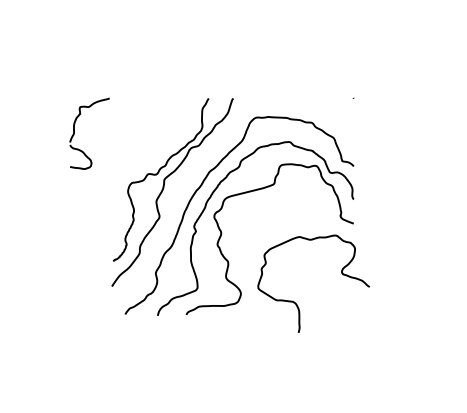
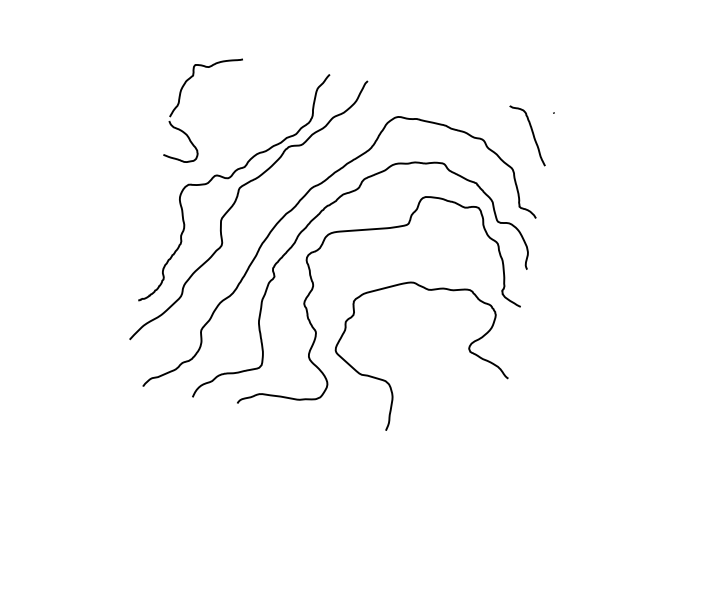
curve: (341, 113) -> (531, 133), added
part: (74, 133) -> (179, 104), moved
curve: (294, 301) -> (387, 381), moved

